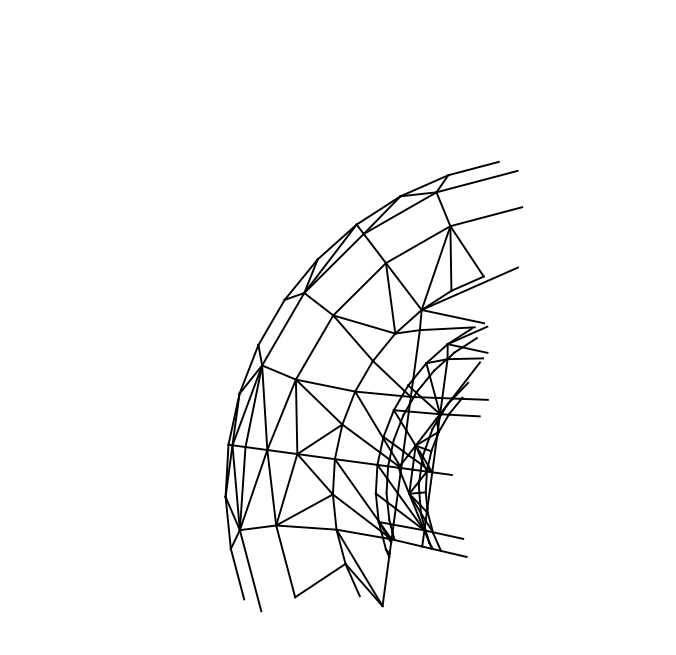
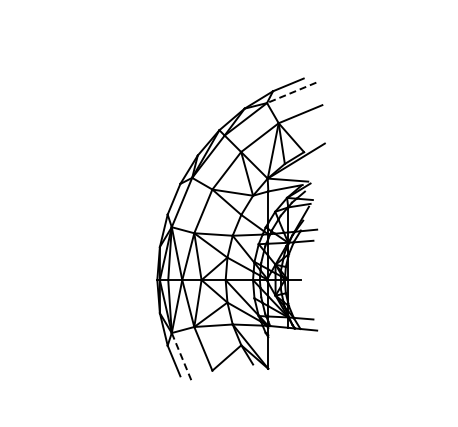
line: (476, 181) -> (291, 92), solid -> dashed
line: (249, 570) -> (181, 357), solid -> dashed

